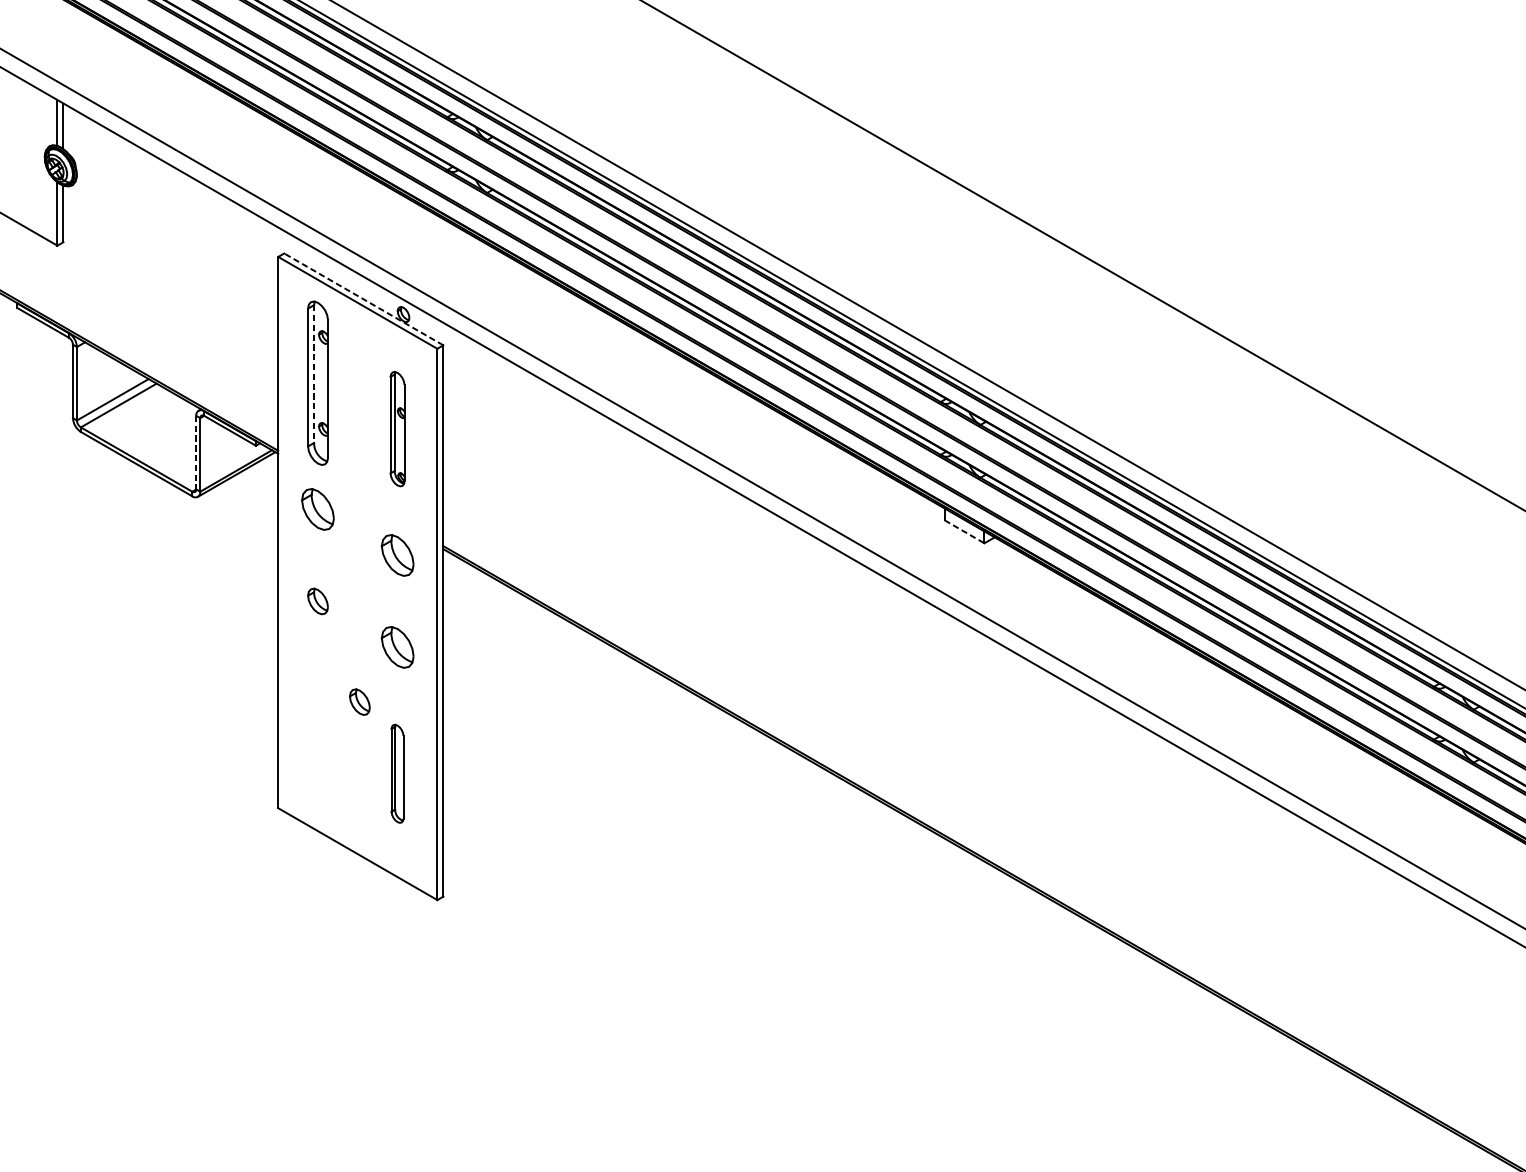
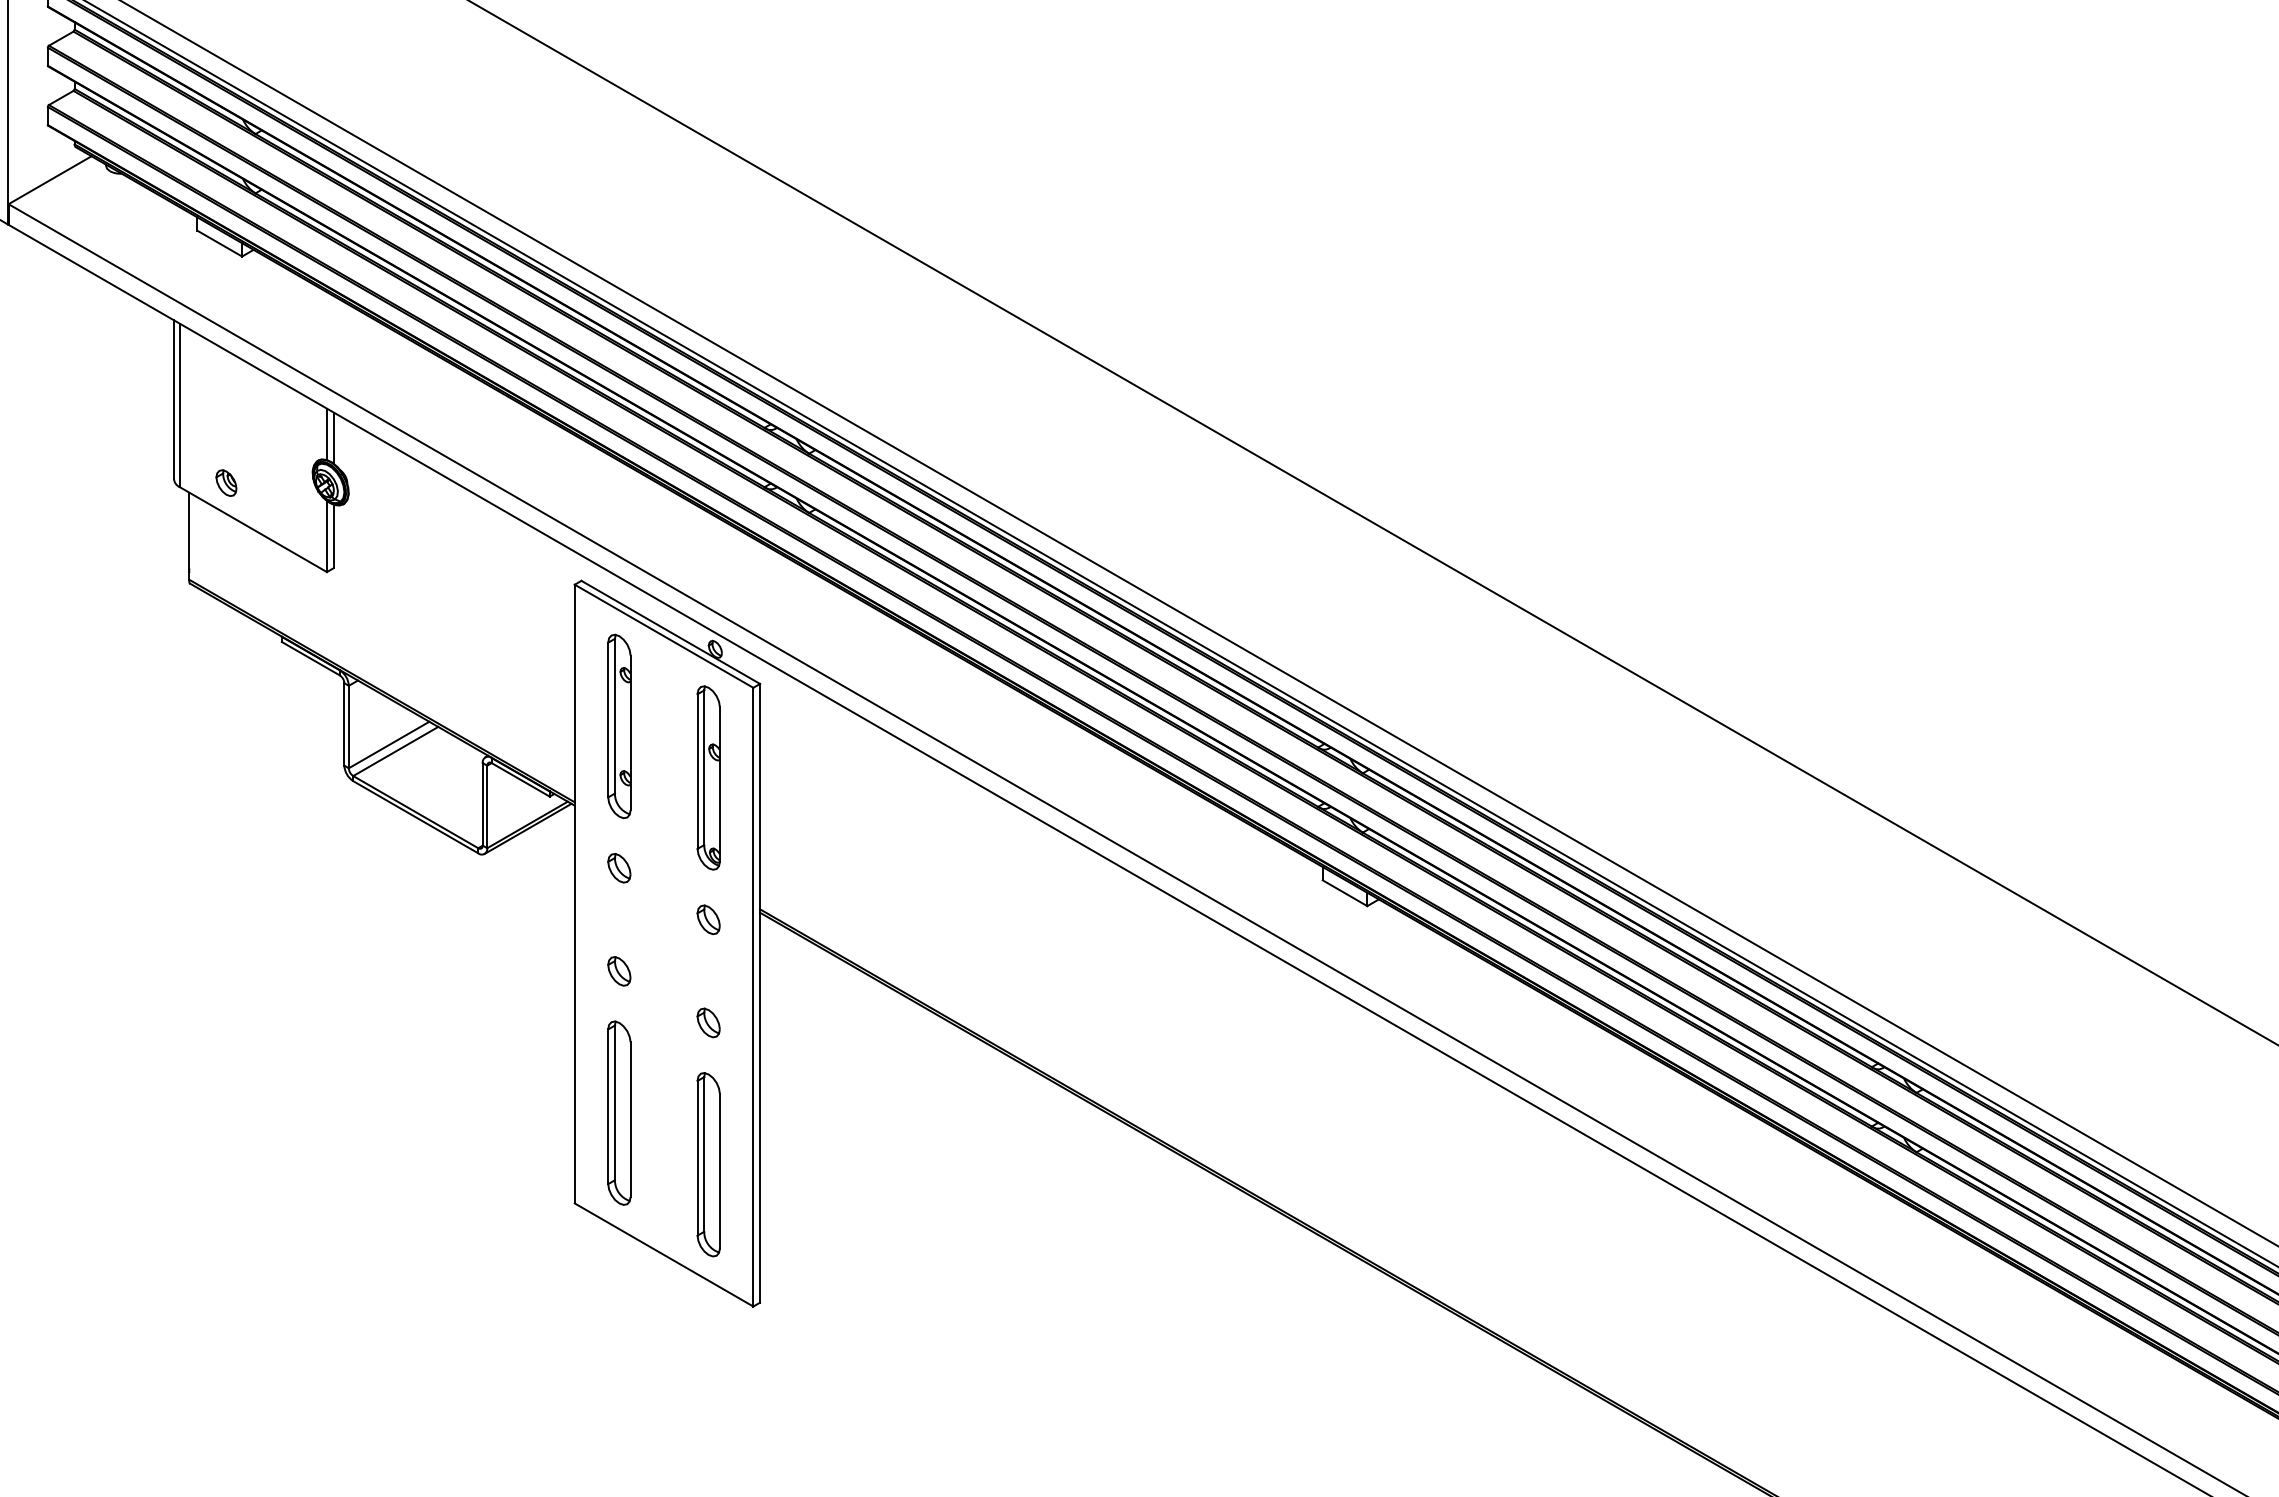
line: (363, 299) -> (670, 632), dashed -> solid
line: (313, 374) -> (614, 716), dashed -> solid
part: (397, 428) -> (708, 777), size x1.43
line: (196, 452) -> (482, 804), dashed -> solid
part: (318, 509) -> (619, 868), size x0.62
line: (964, 532) -> (1345, 893), dashed -> solid
part: (397, 555) -> (708, 919), size x0.62
part: (397, 647) -> (708, 1022), size x0.62
part: (360, 702) -> (666, 1084), removed
part: (318, 727) -> (619, 1112), added
part: (397, 773) -> (708, 1164), size x1.67

